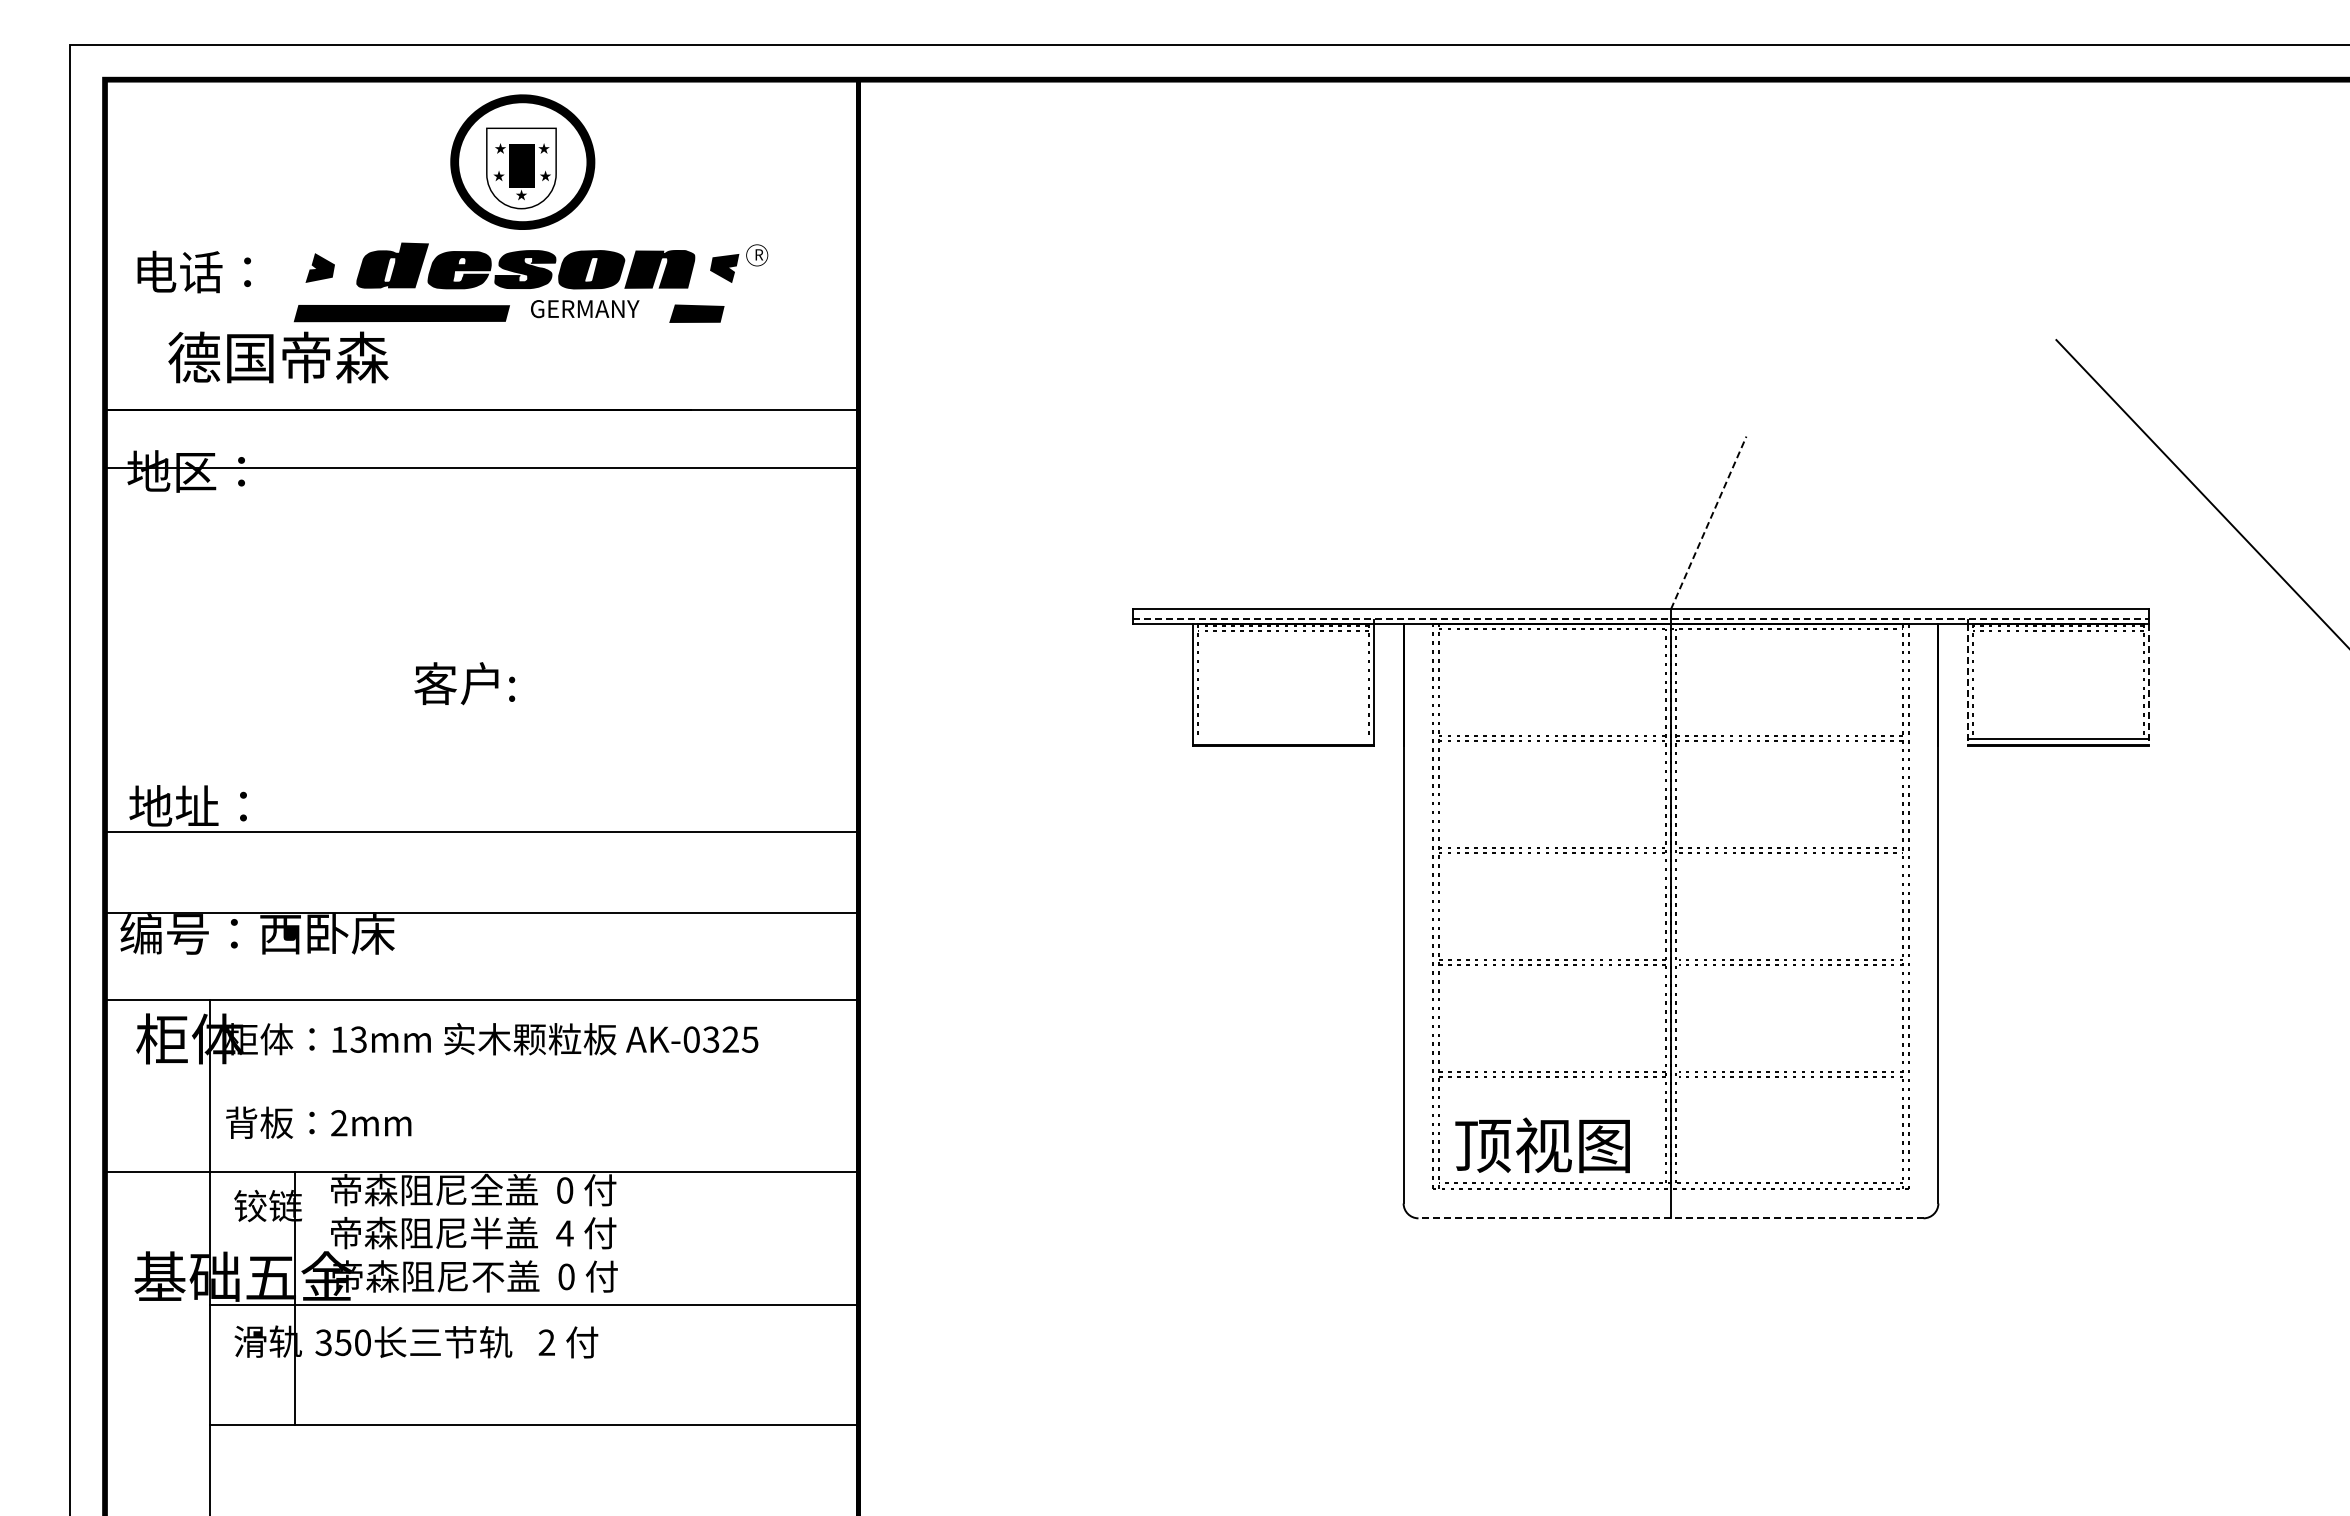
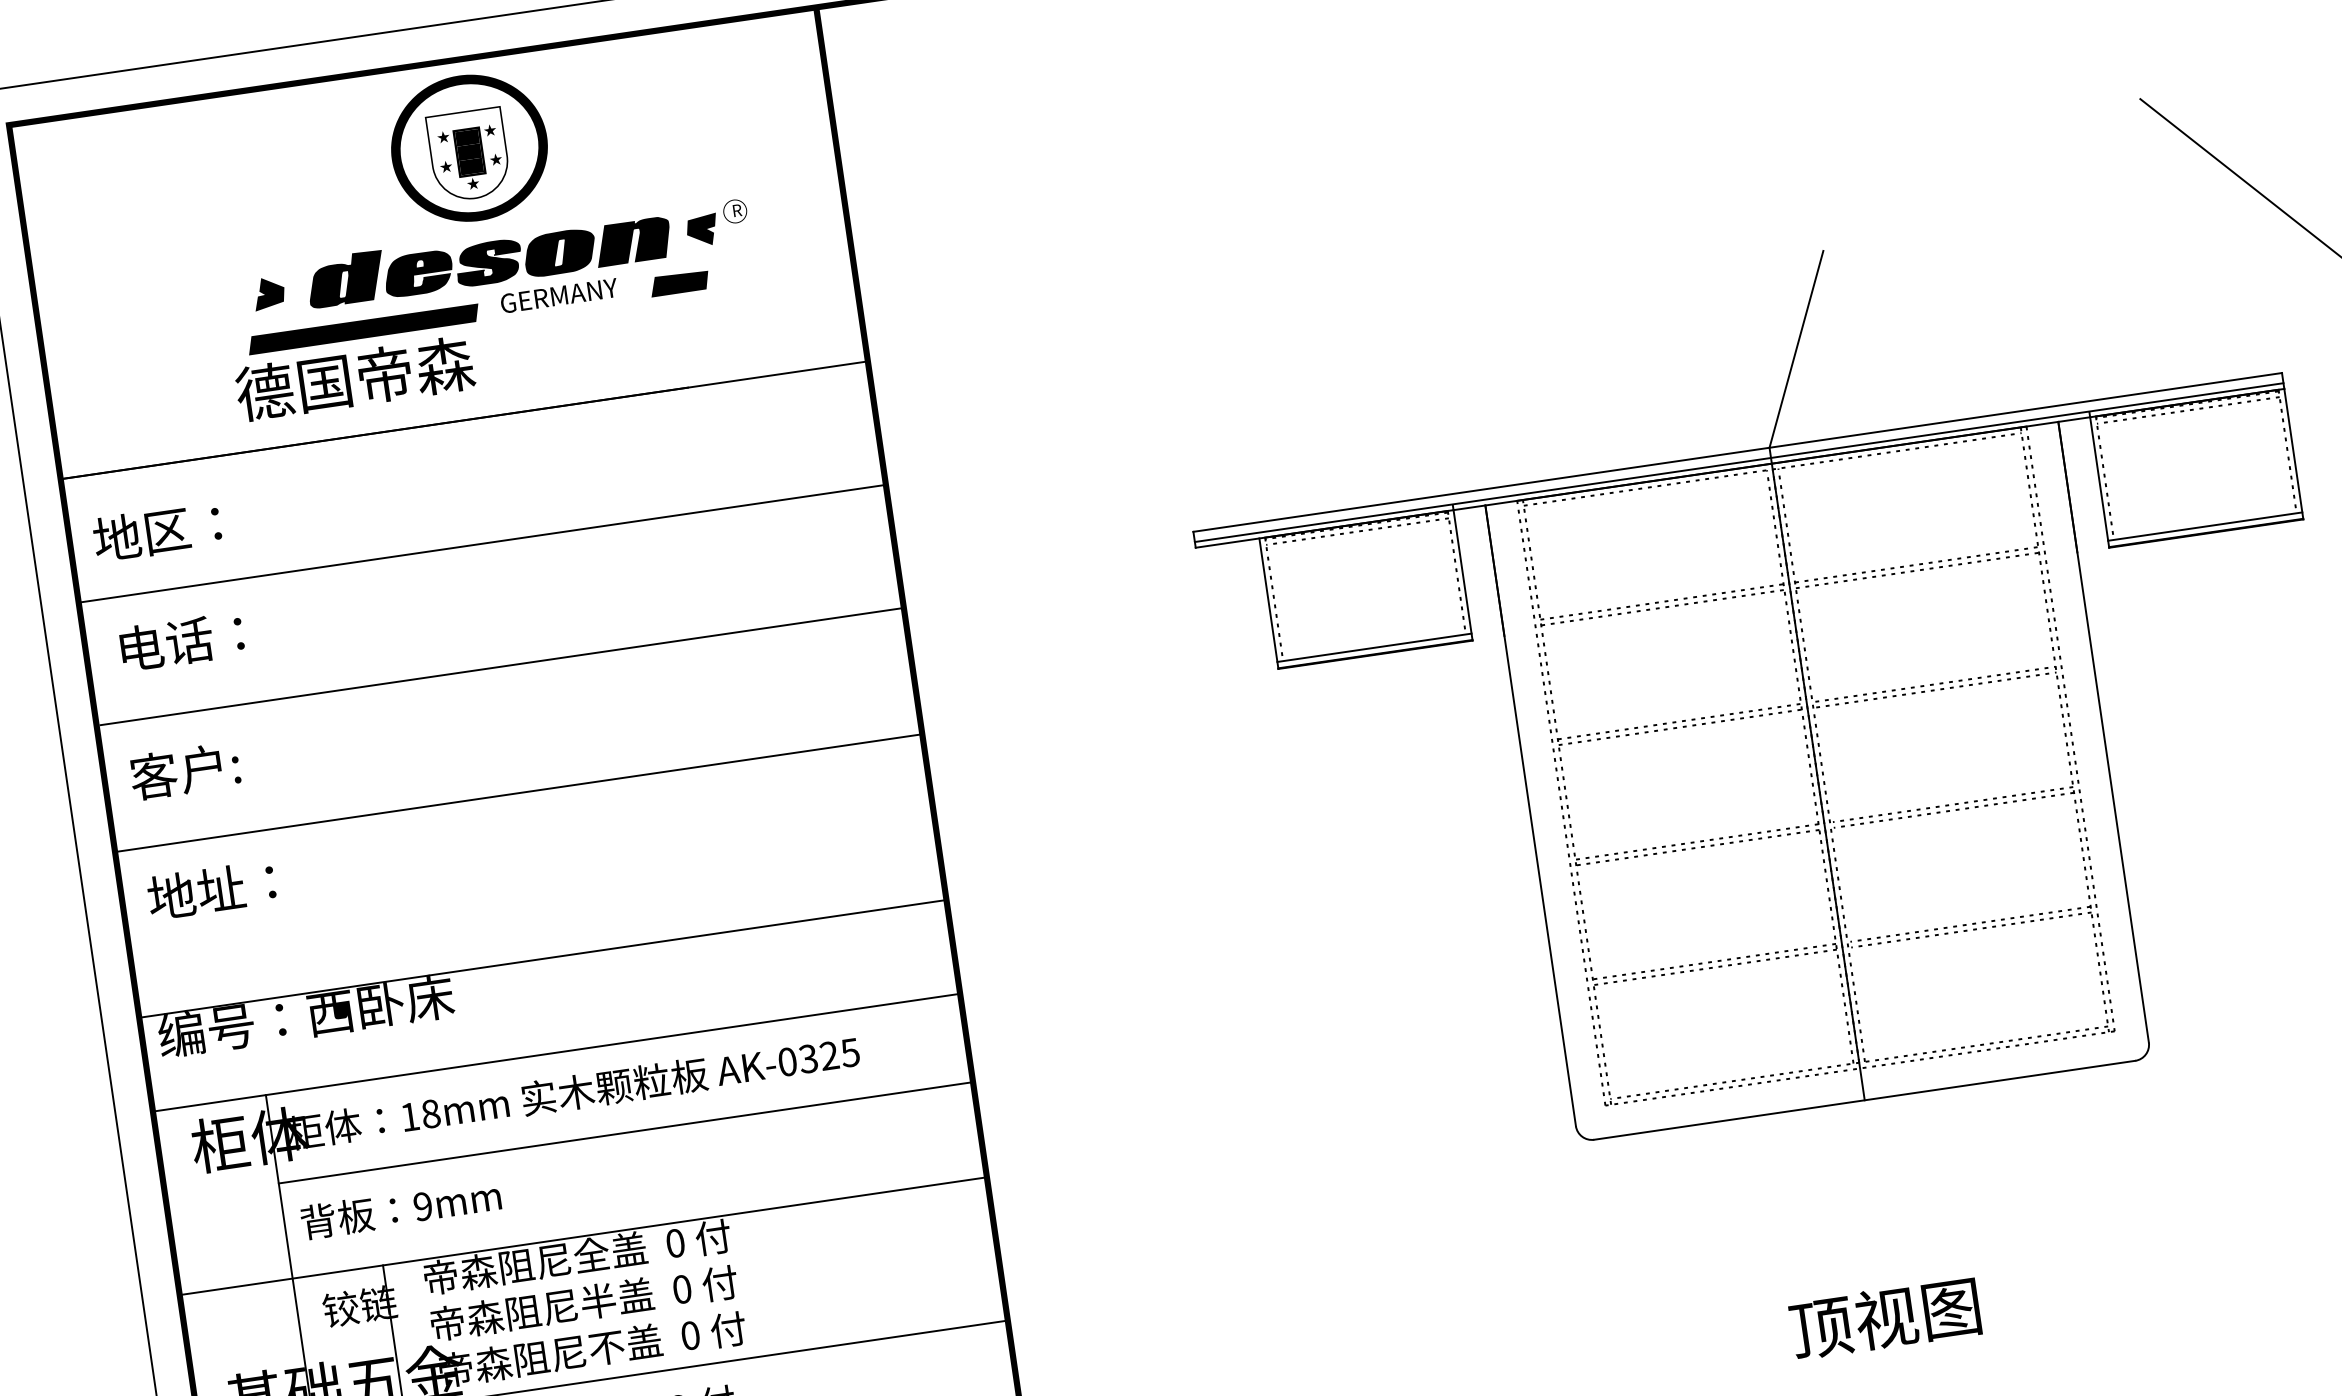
text: (193, 271) -> (181, 641), moved
text: (278, 357) -> (355, 378), moved
line: (481, 468) -> (482, 543), moved
line: (1708, 522) -> (1796, 348), dashed -> solid
line: (1641, 618) -> (1739, 462), dashed -> solid
line: (483, 640) -> (502, 666), added
text: (464, 683) -> (184, 771), moved
line: (1968, 685) -> (2100, 482), dashed -> solid
line: (2149, 685) -> (2294, 454), dashed -> solid
line: (1282, 739) -> (1373, 648), added
line: (481, 832) -> (518, 793), moved
text: (358, 1039) -> (430, 1113), 13mm -> 18mm
line: (534, 1082) -> (625, 1132), added
text: (339, 1123) -> (423, 1206), 2mm -> 9mm
text: (1542, 1145) -> (1885, 1318), moved
line: (1671, 1218) -> (1865, 1100), dashed -> solid
text: (564, 1233) -> (681, 1289), 4 -> 0

